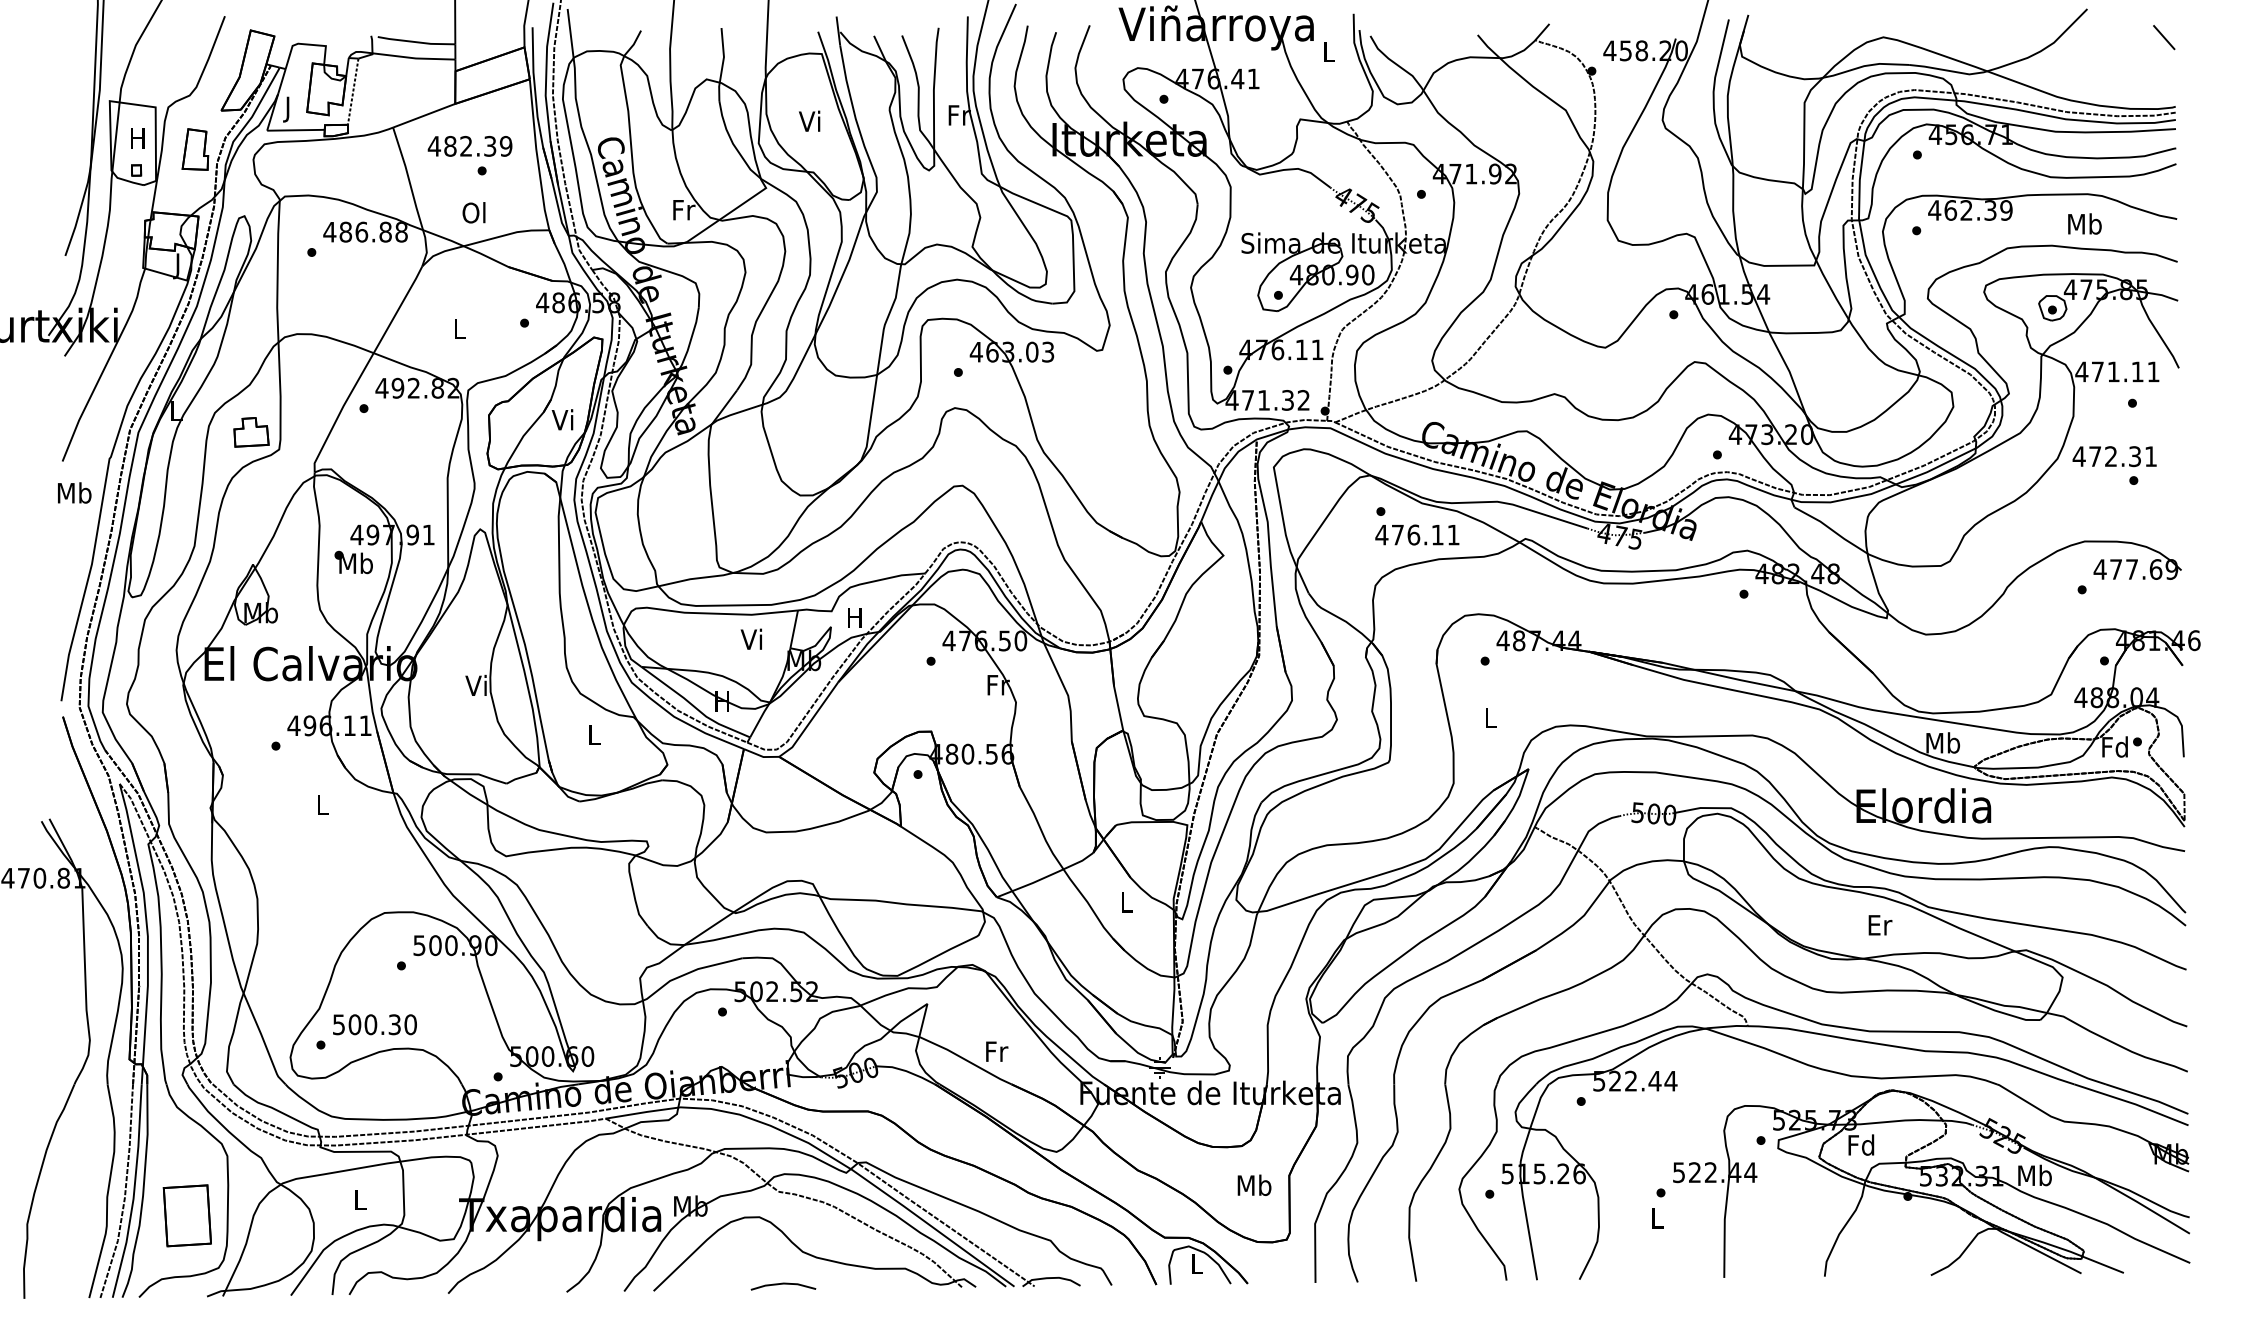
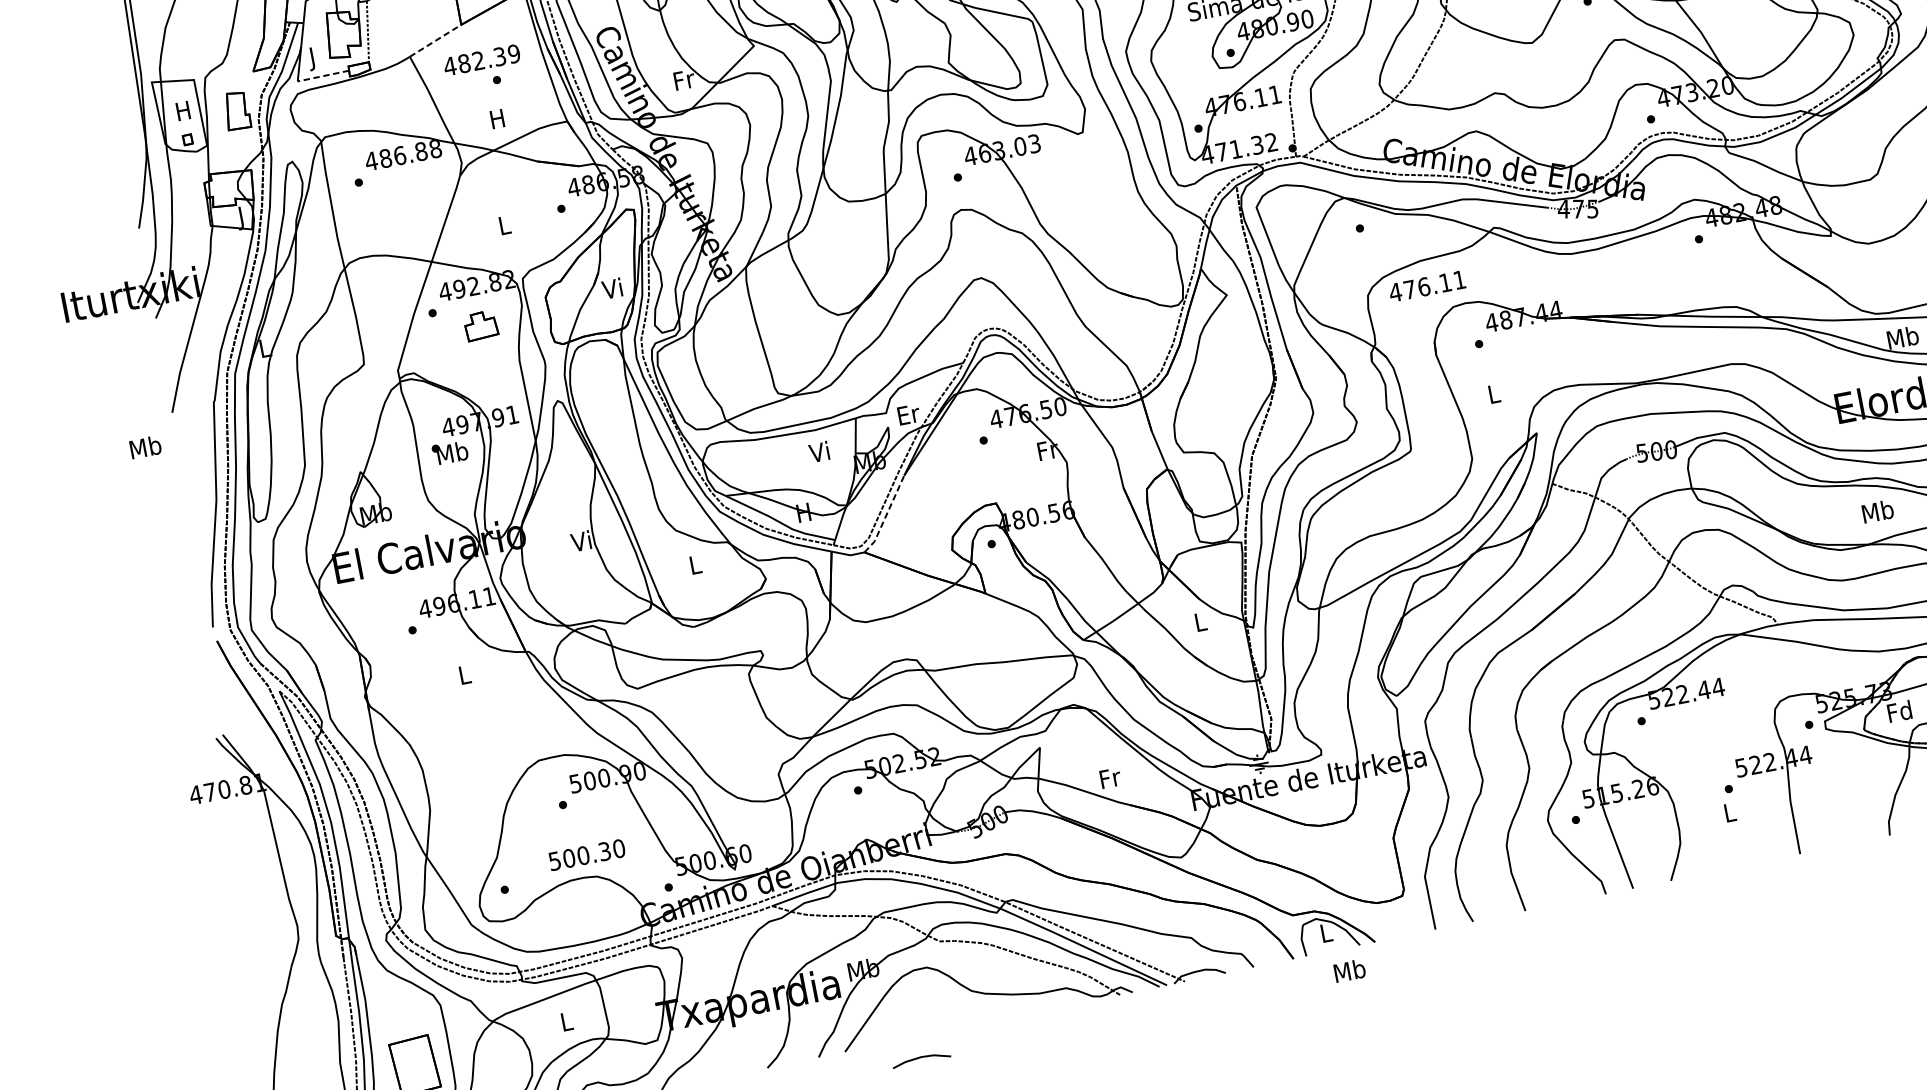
line: (424, 115) -> (435, 40), solid -> dashed
line: (295, 130) -> (323, 76), solid -> dashed
text: (473, 212) -> (496, 118), Ol -> H
part: (251, 432) -> (481, 325), moved
text: (74, 492) -> (145, 446), moved
text: (1417, 534) -> (1427, 285), moved
text: (855, 617) -> (908, 414), H -> Er
line: (810, 722) -> (886, 516), solid -> dashed
text: (1879, 924) -> (1877, 511), Er -> Mb
text: (374, 1024) -> (586, 854), moved
text: (1254, 1184) -> (1349, 970), moved
line: (783, 1284) -> (921, 1057), moved

